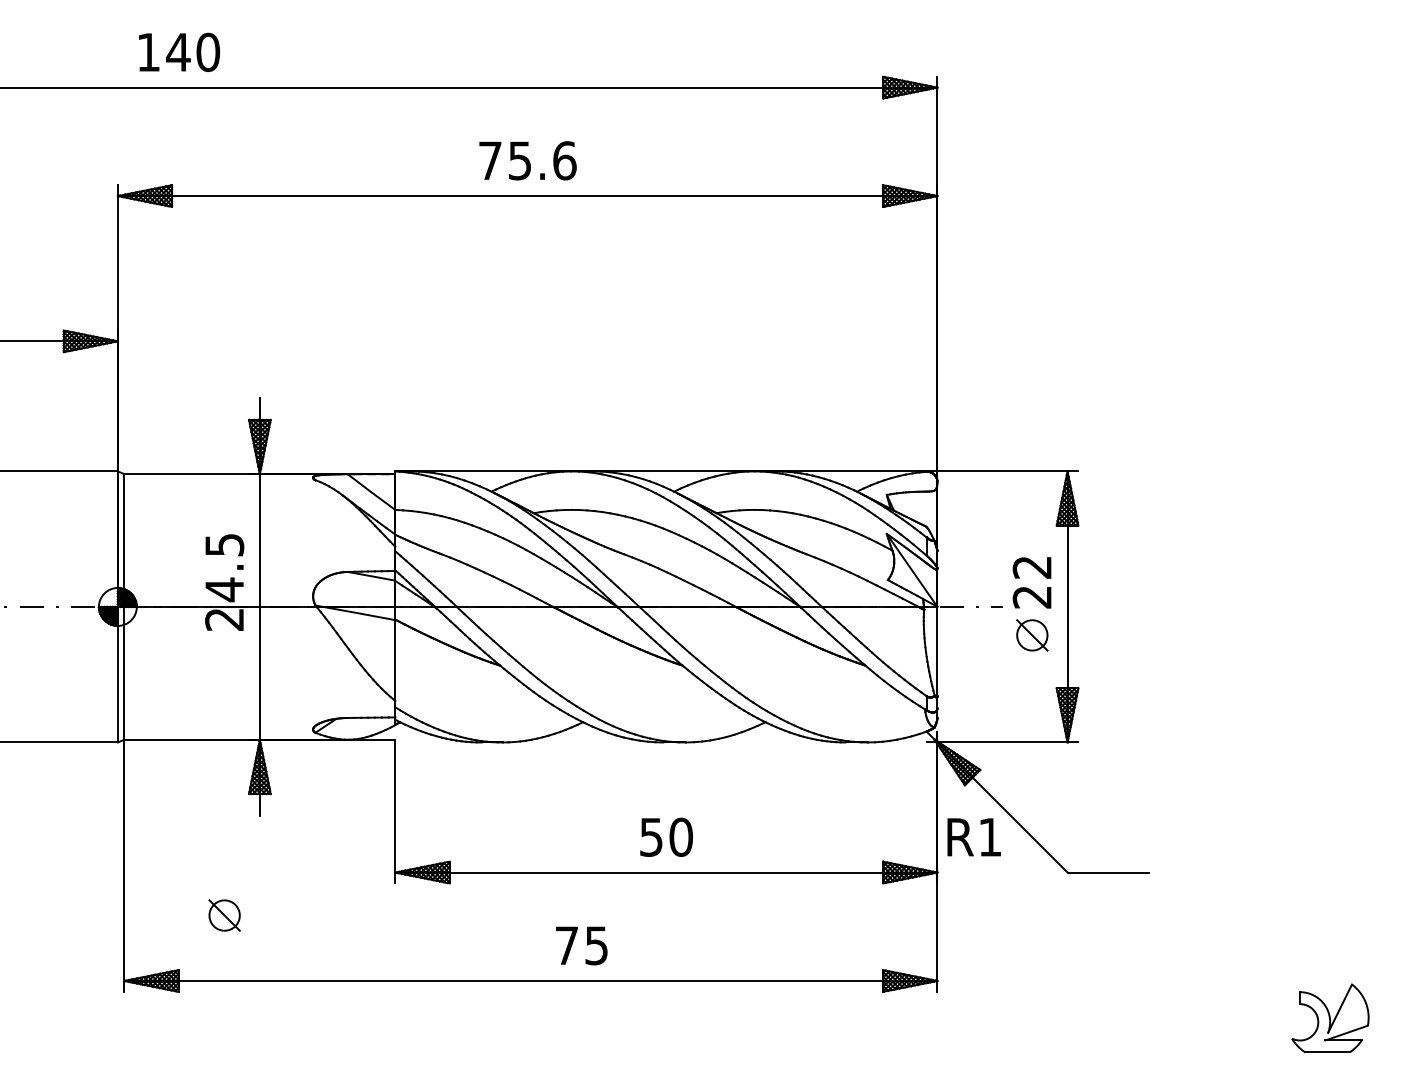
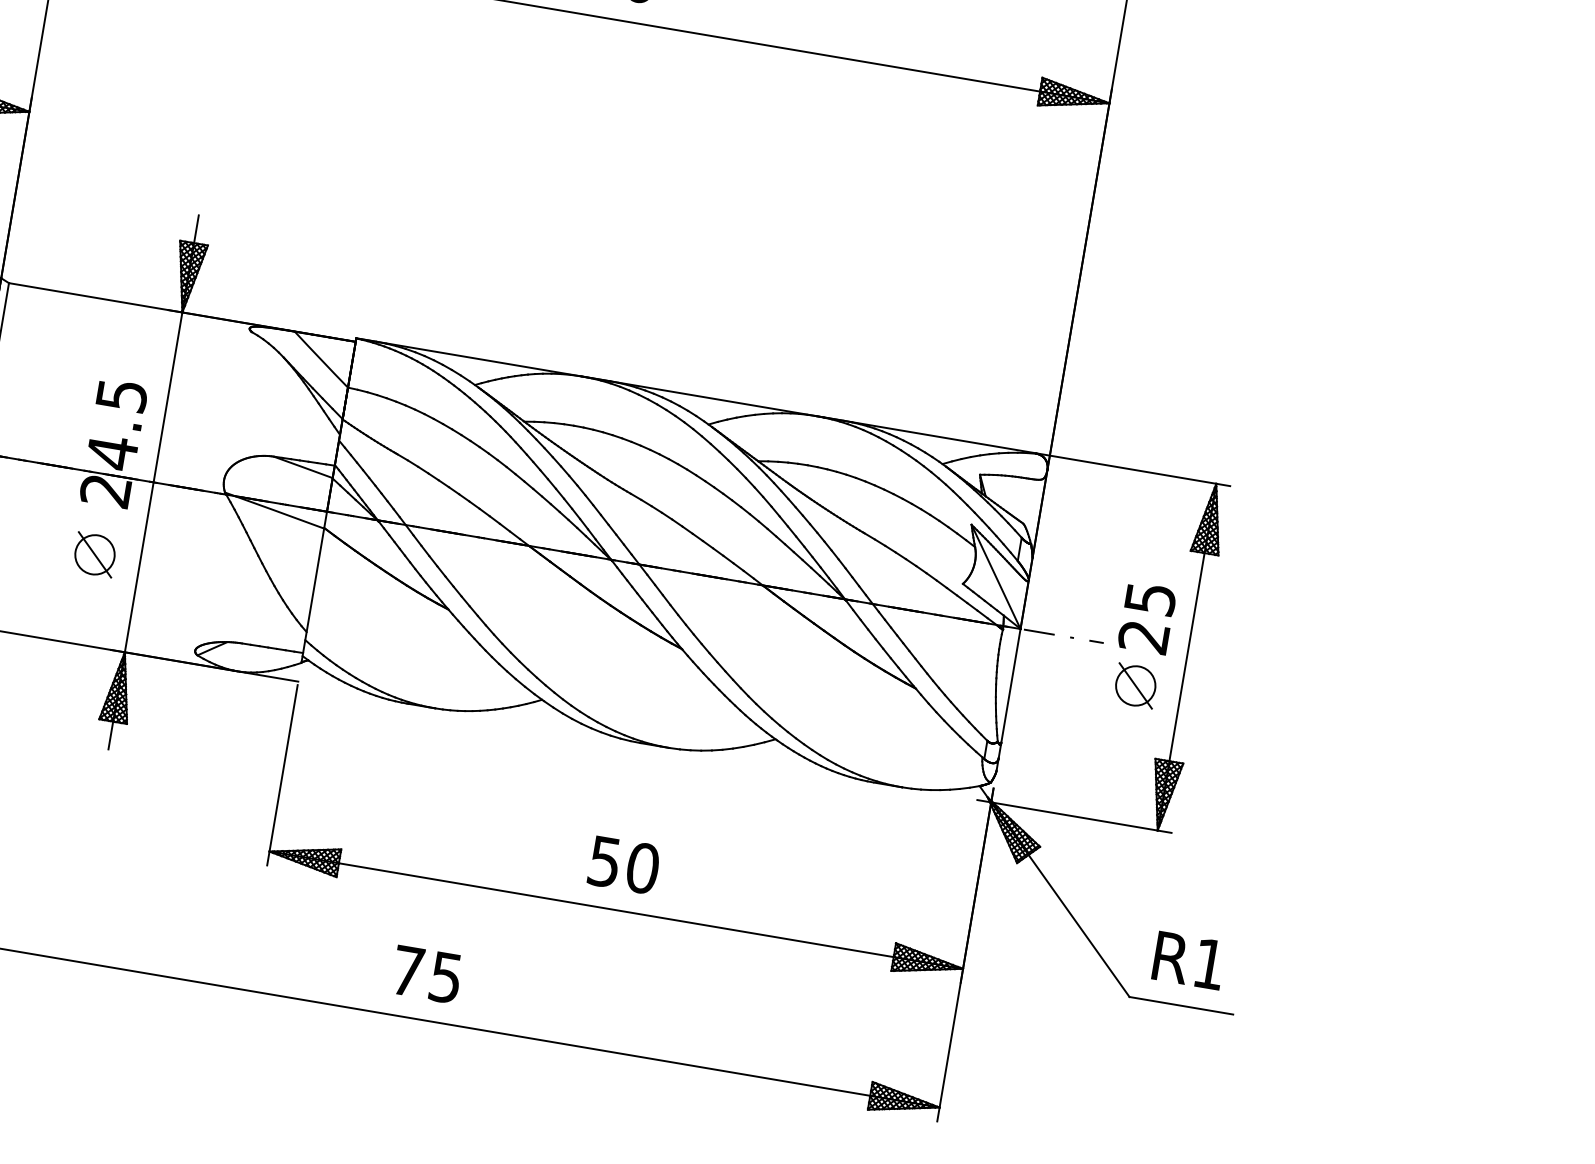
text: (1031, 567) -> (1149, 598), 22 -> 25
text: (973, 837) -> (1188, 960), moved
part: (224, 915) -> (94, 554), moved
text: (581, 945) -> (426, 974), moved

